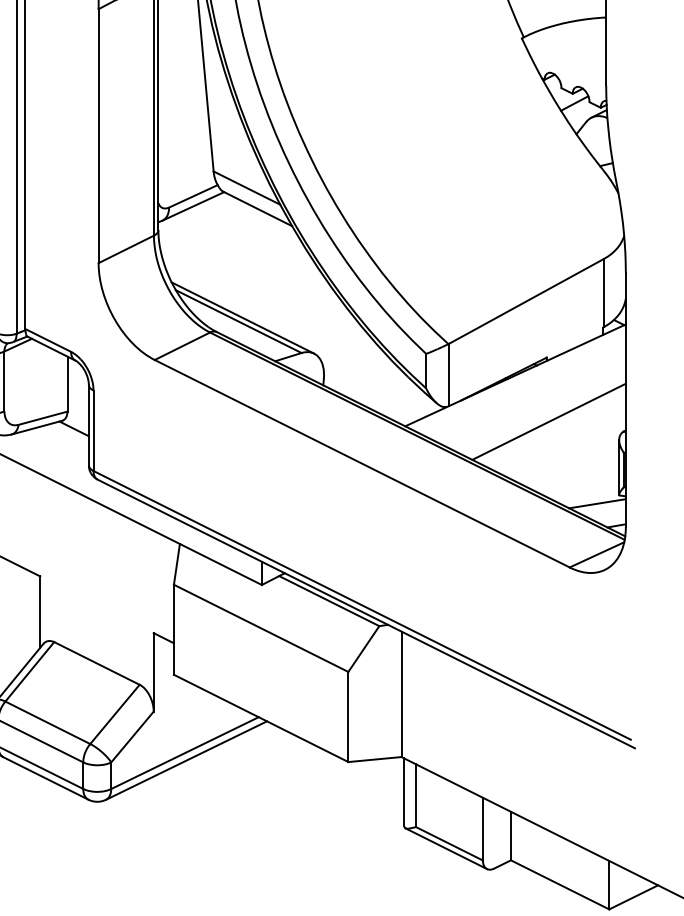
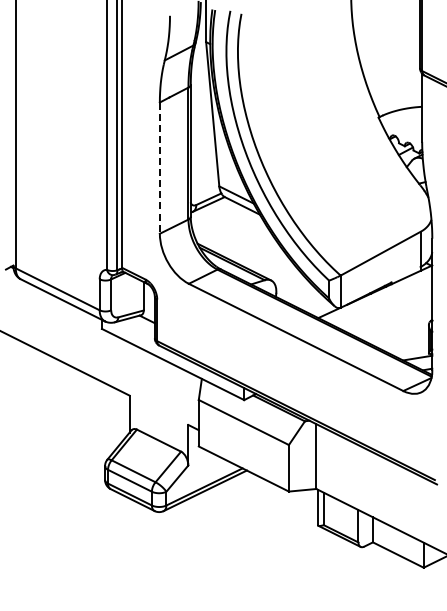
line: (97, 136) -> (159, 168), solid -> dashed
line: (548, 421) -> (392, 315), removed

